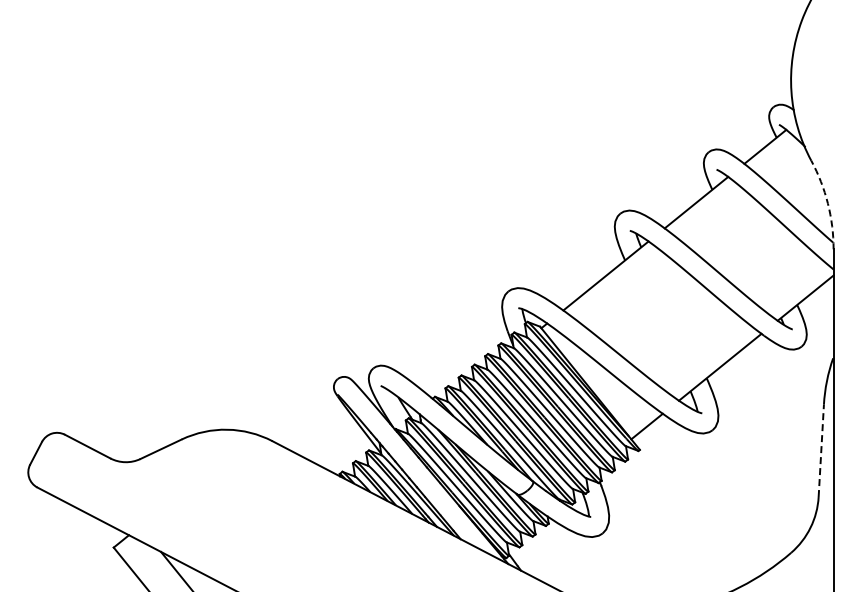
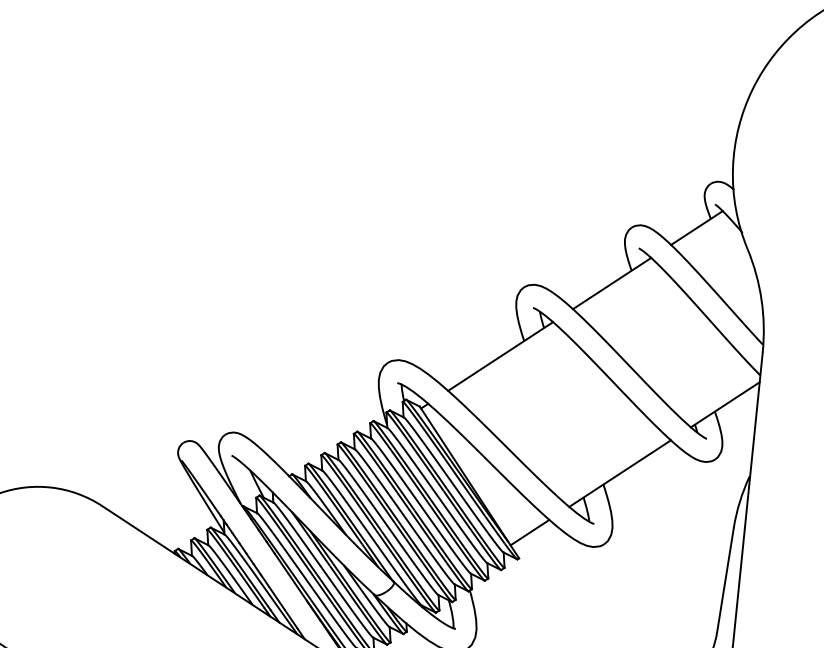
arc: (827, 203) -> (761, 299), dashed -> solid
line: (821, 450) -> (725, 580), dashed -> solid

